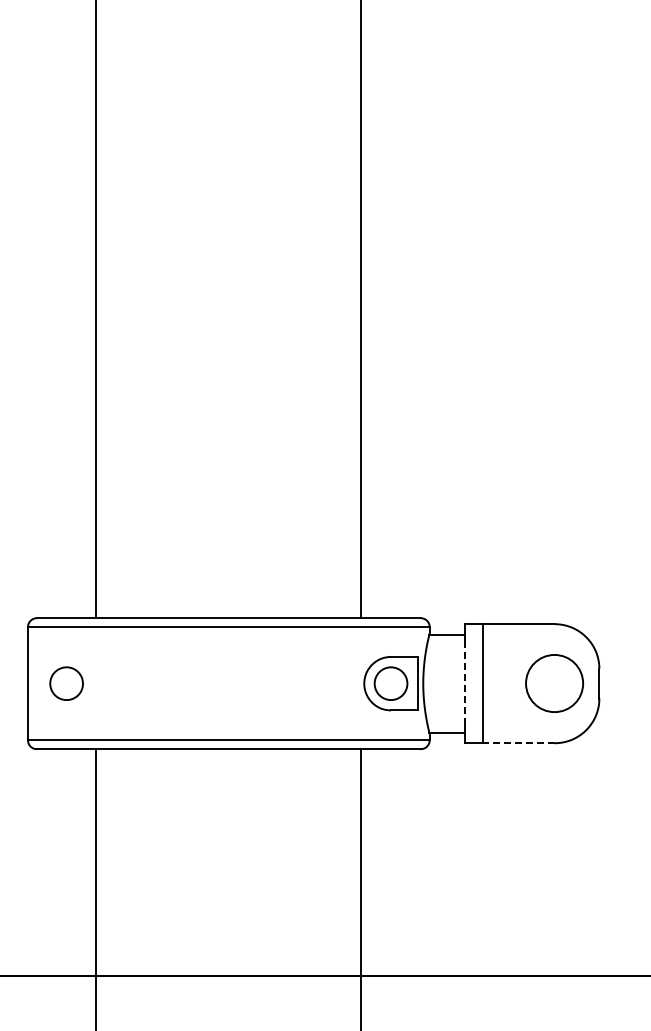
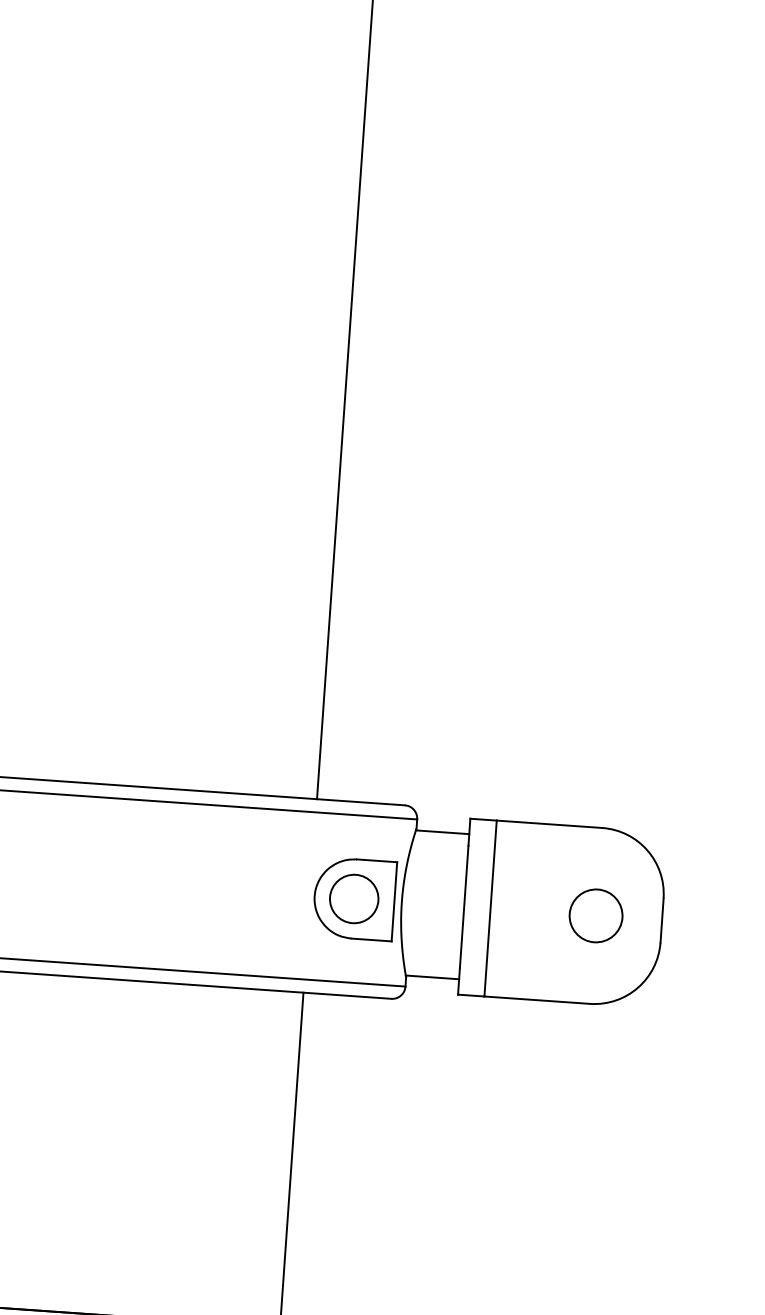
line: (465, 683) -> (464, 906), dashed -> solid
circle: (554, 683) -> (595, 915), size x0.62
line: (519, 743) -> (537, 1000), dashed -> solid

